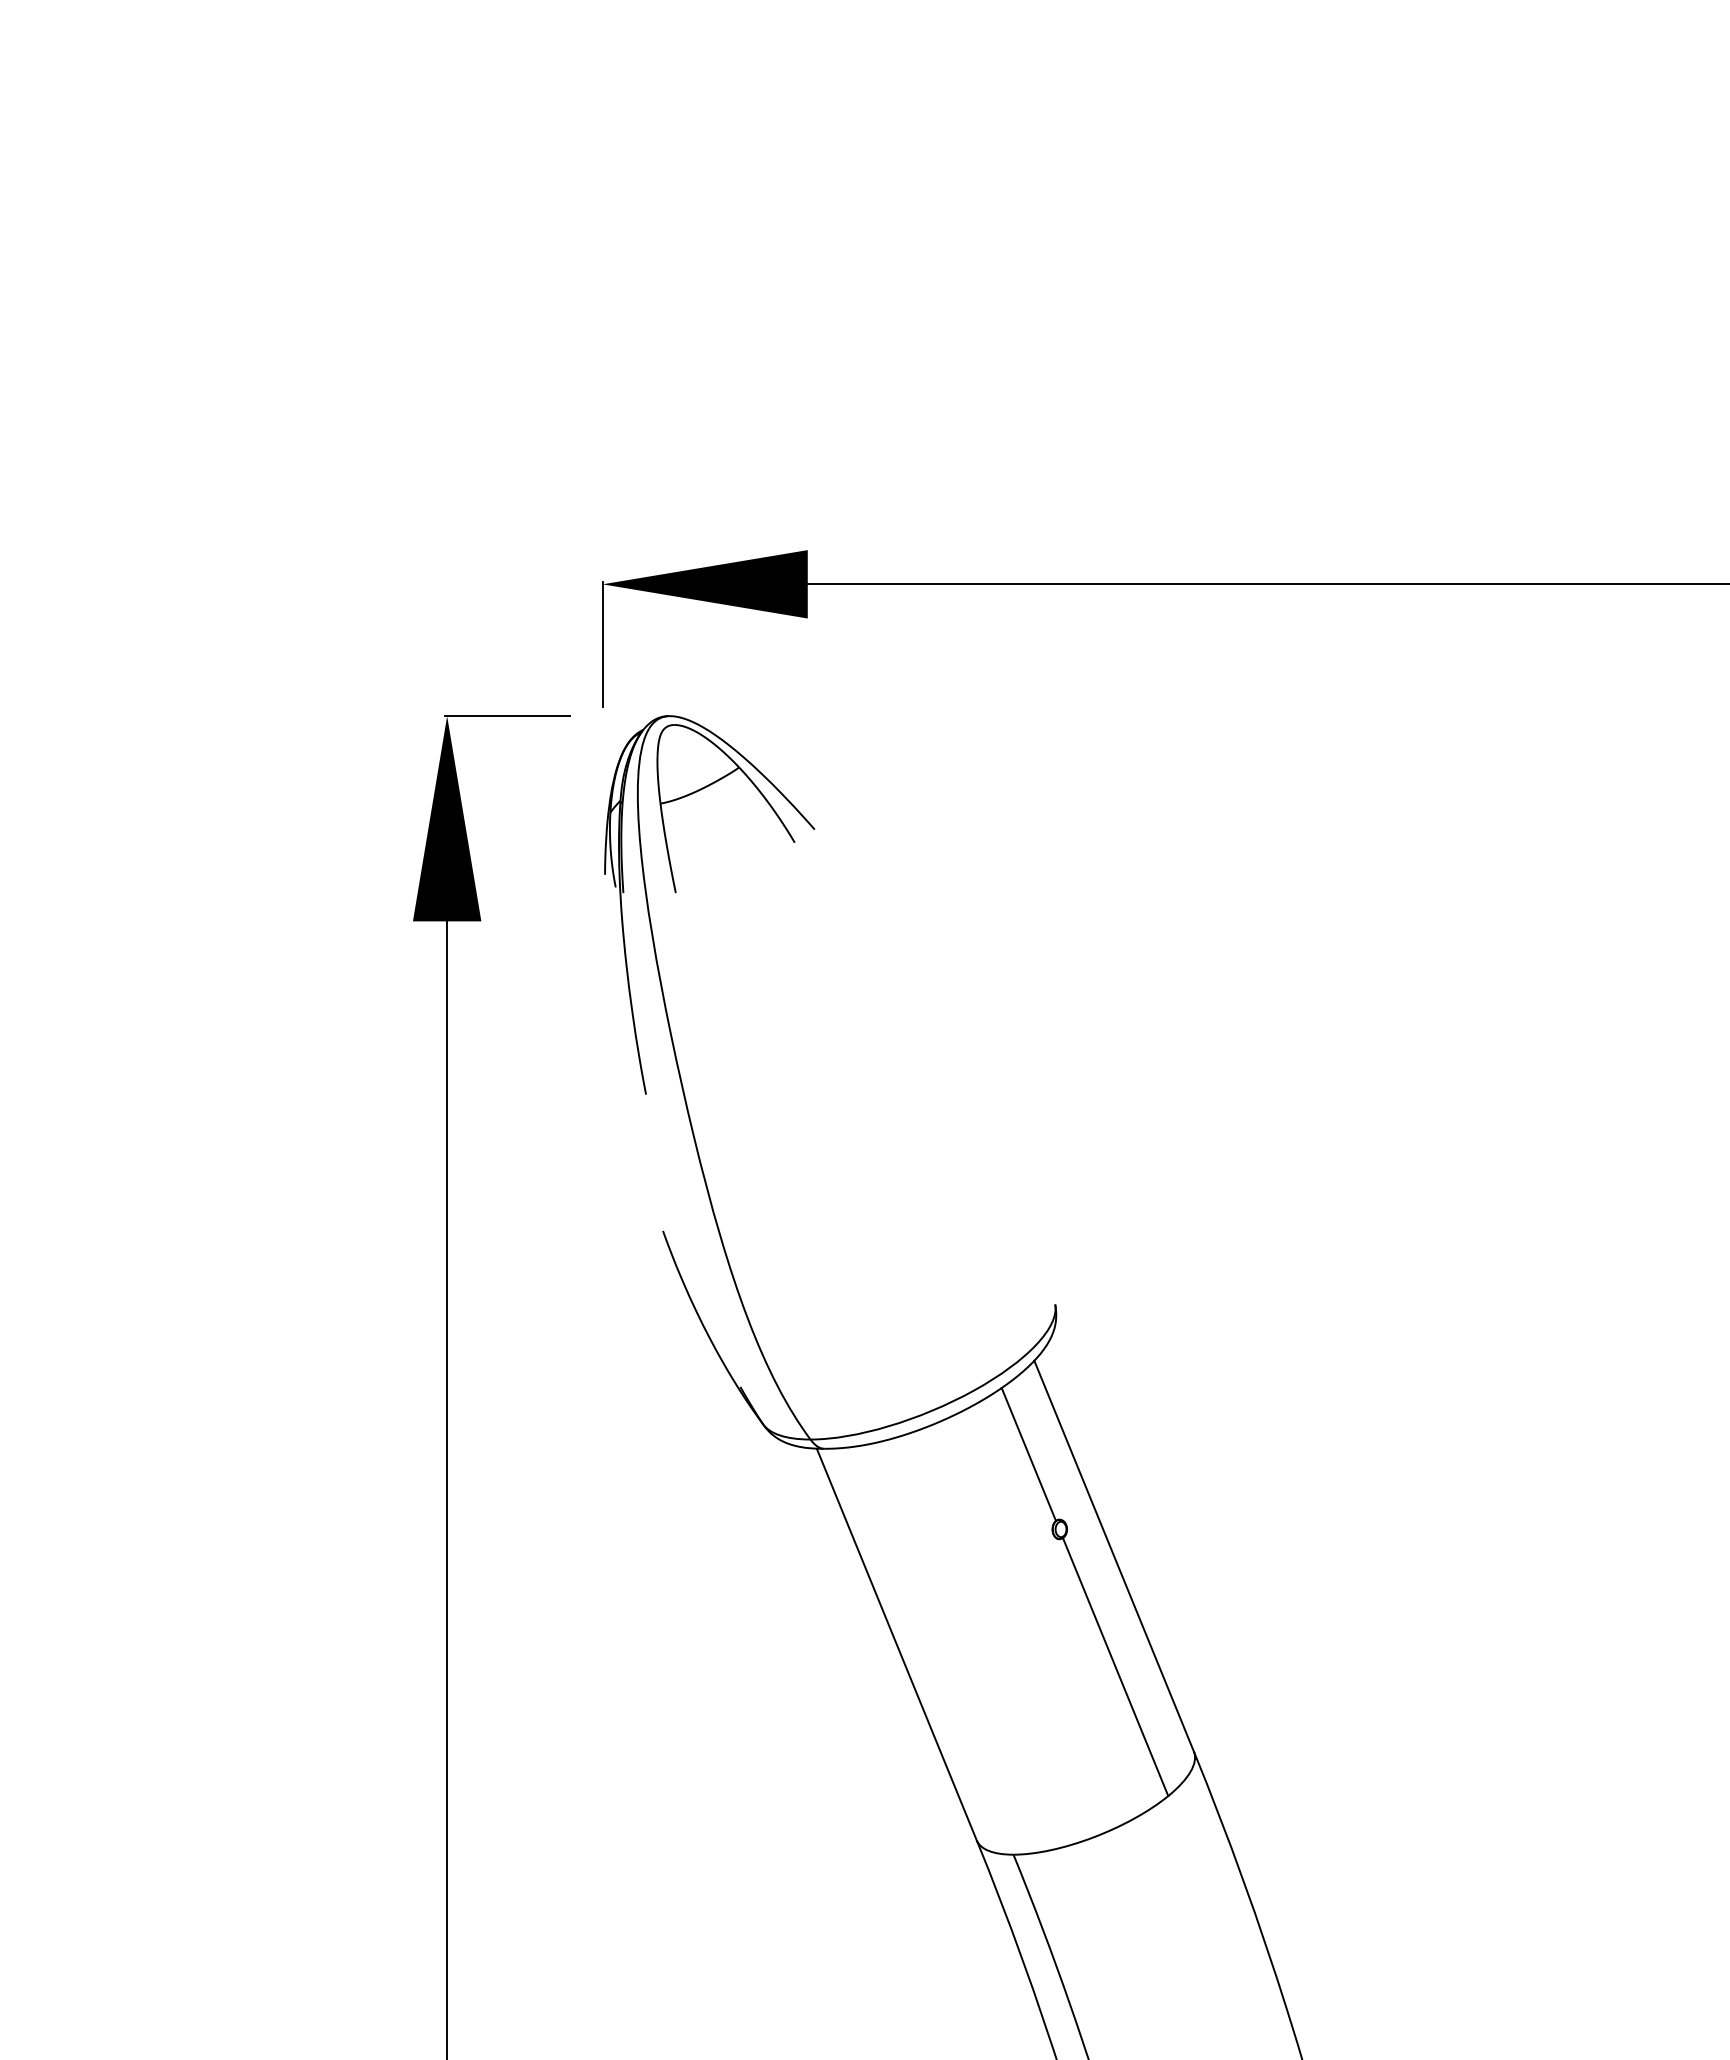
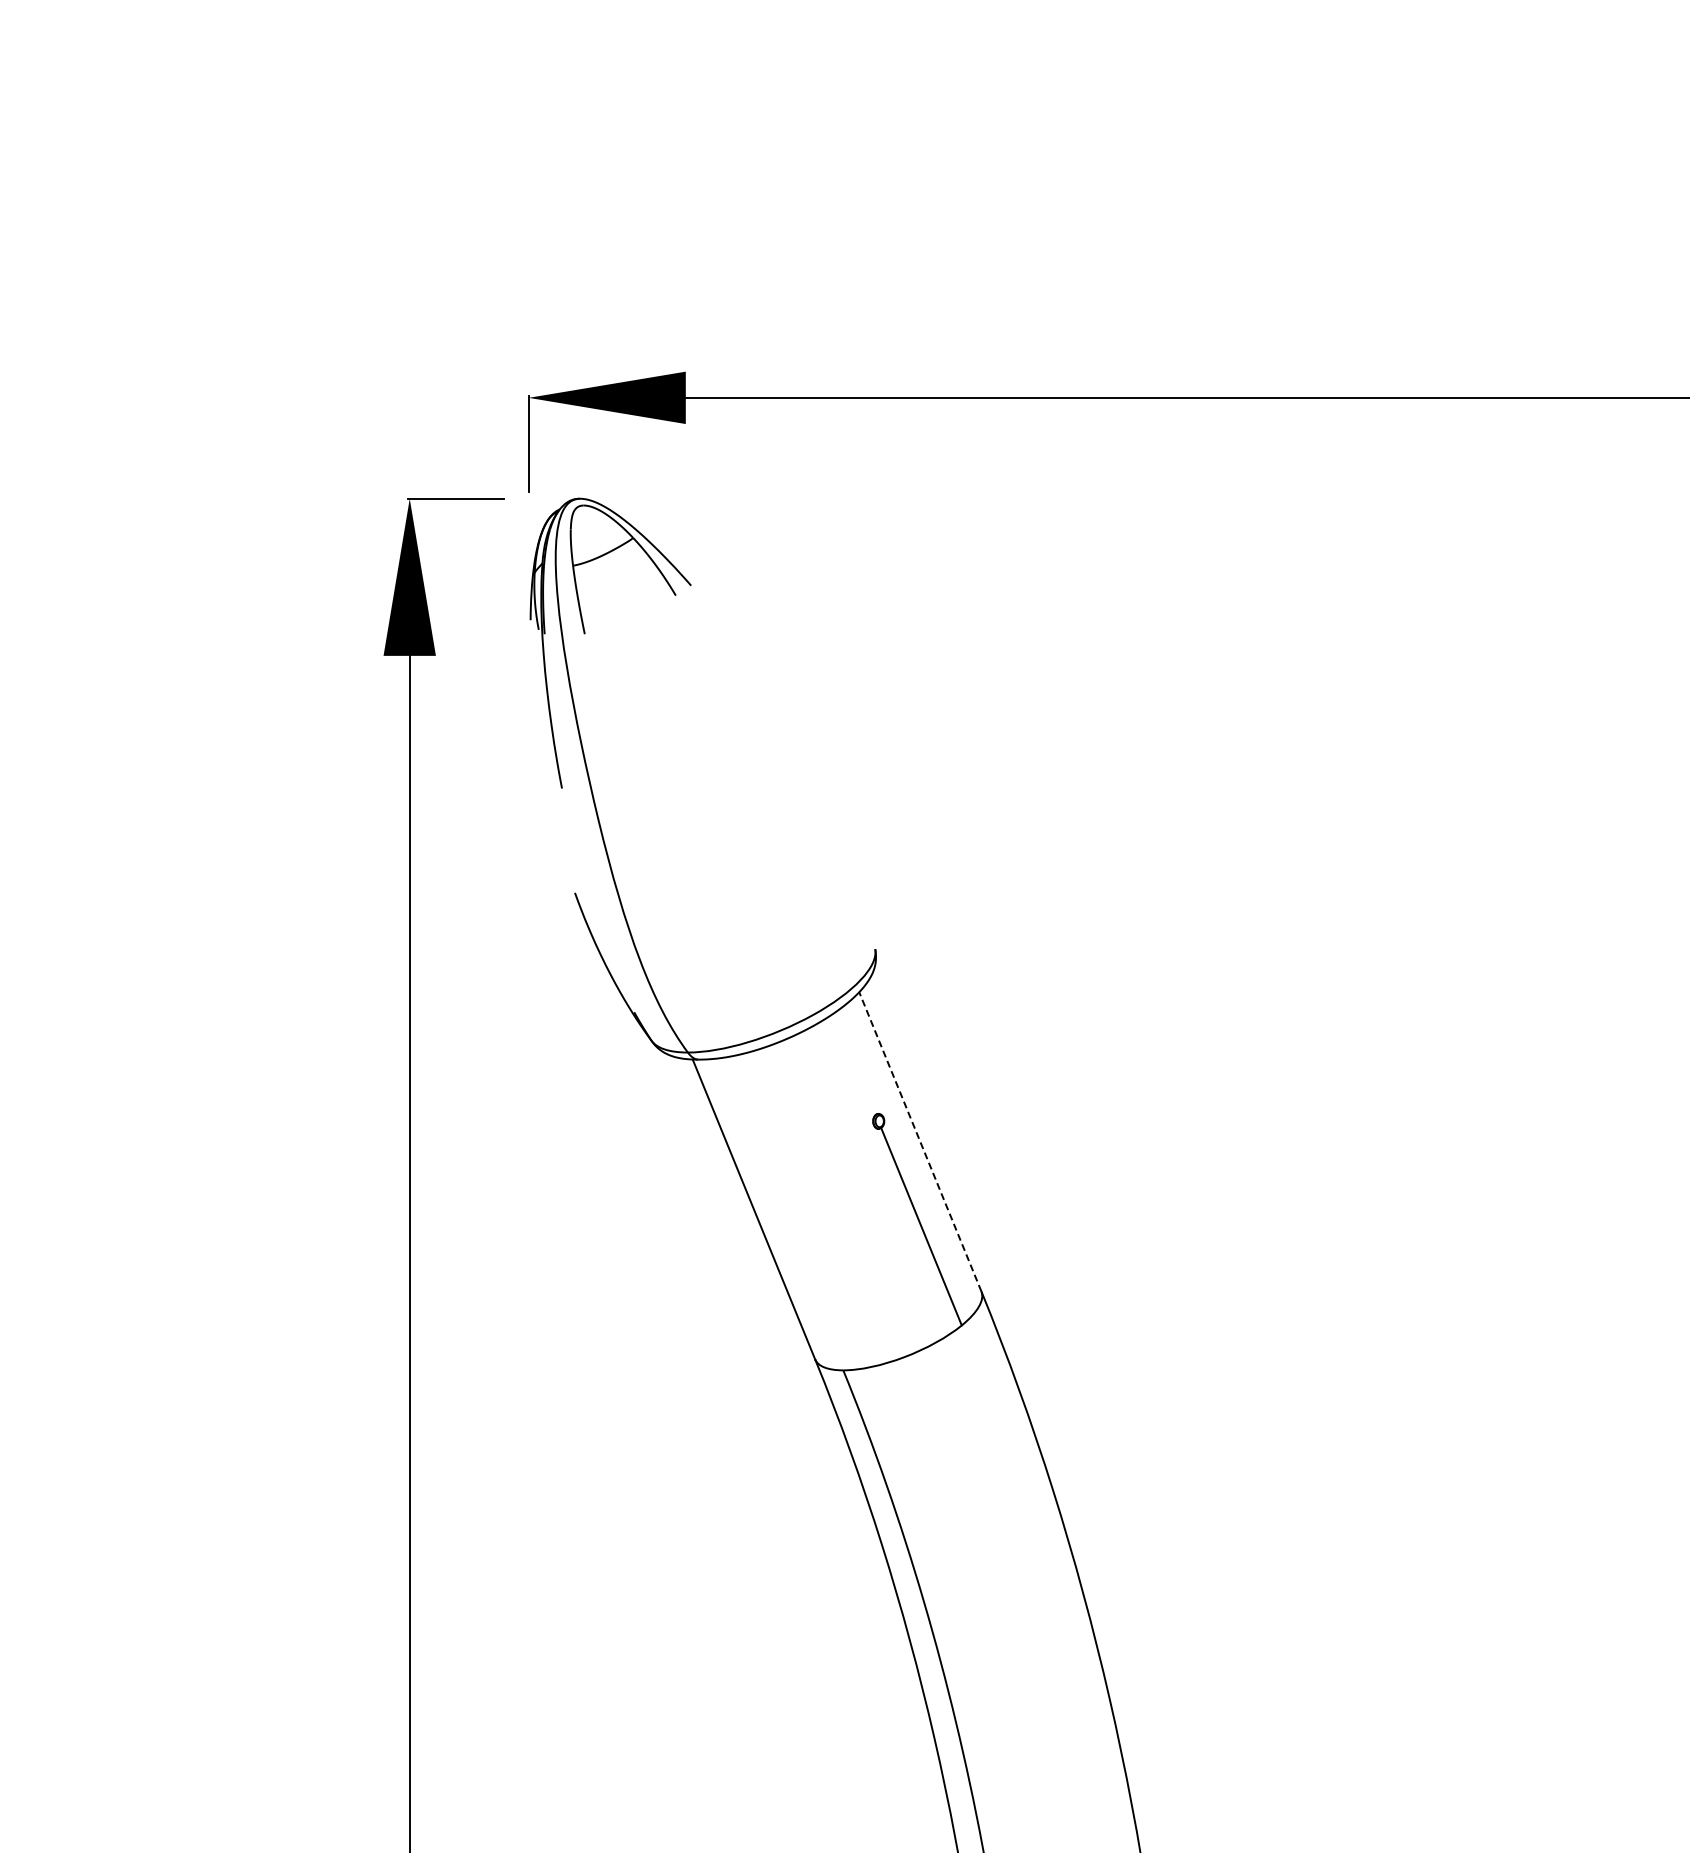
line: (1028, 1453) -> (854, 1063), removed
line: (1114, 1555) -> (920, 1141), solid -> dashed

